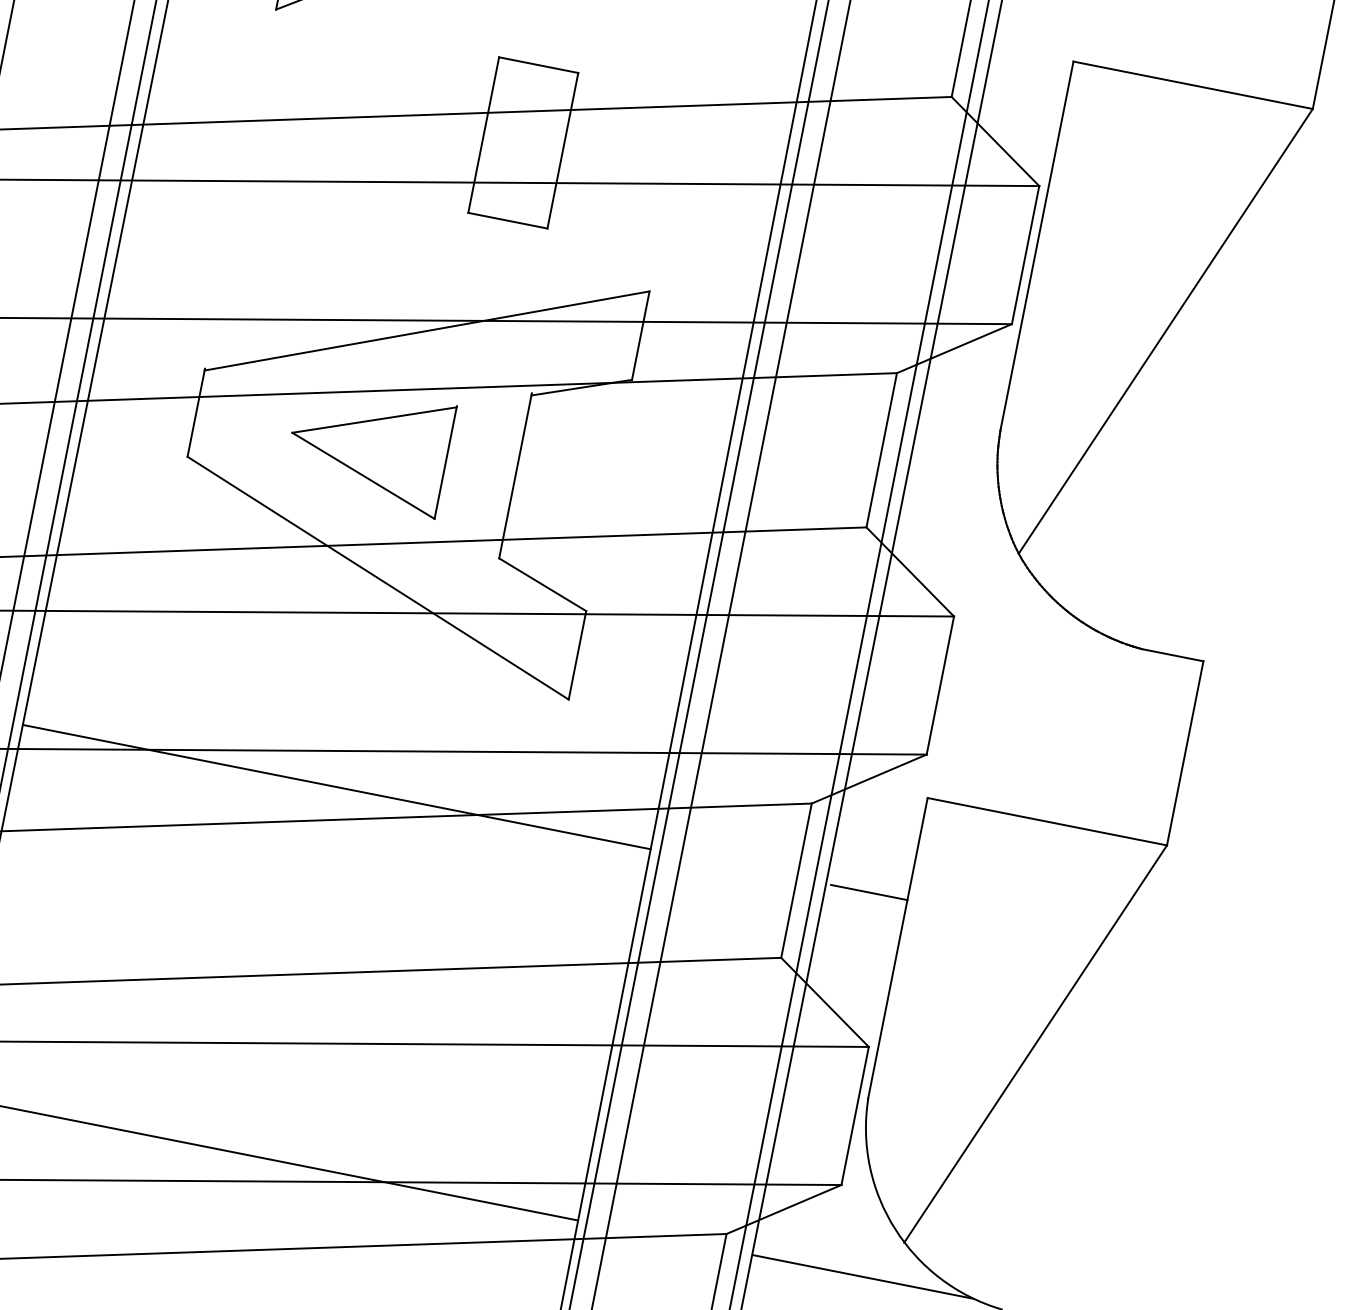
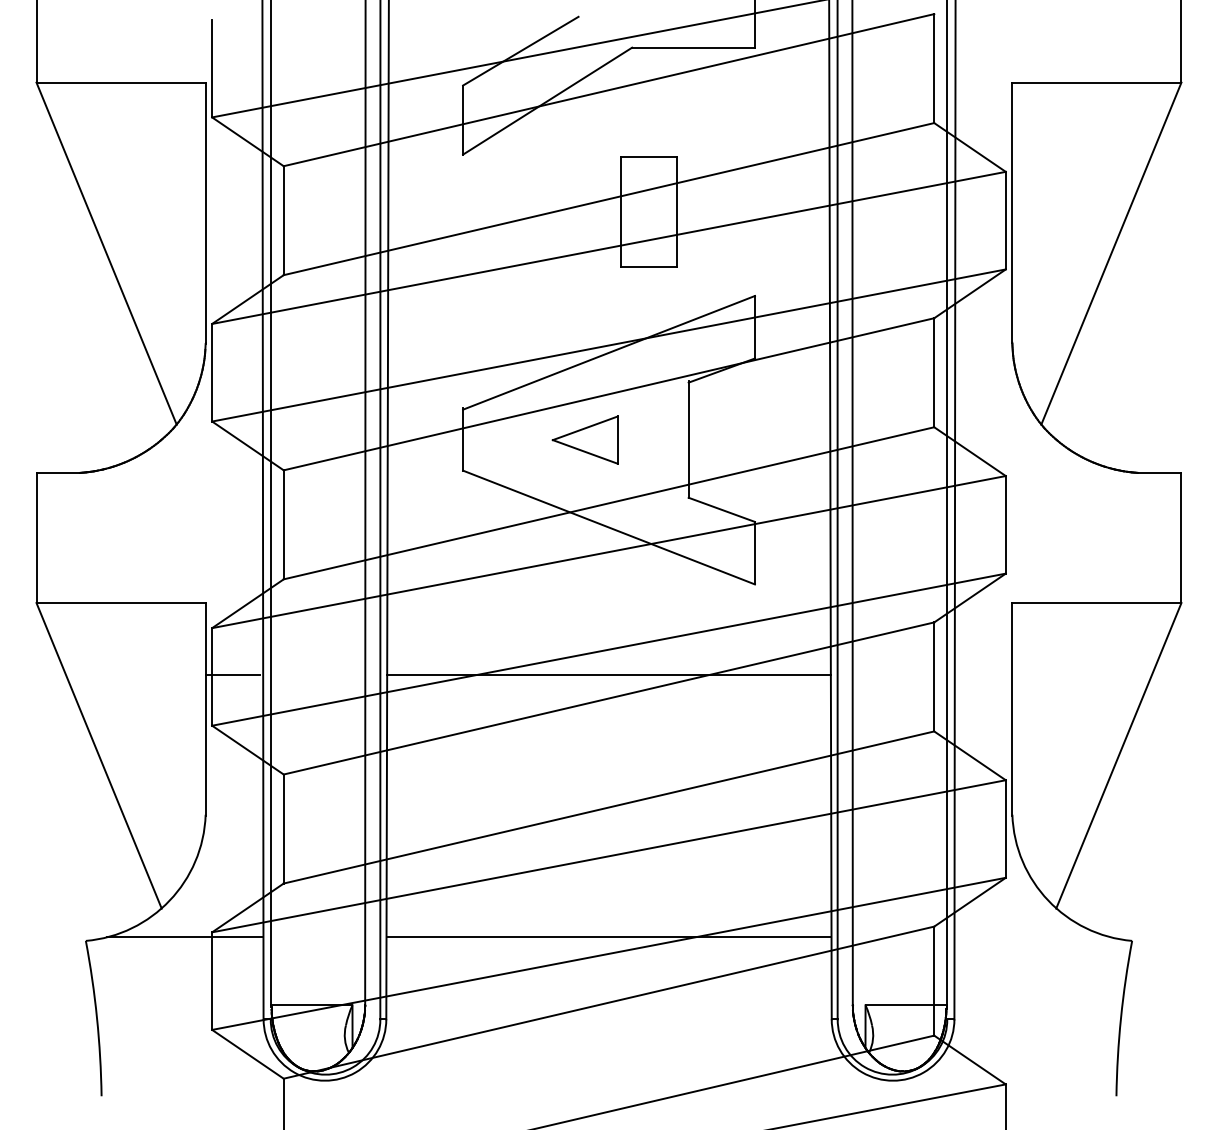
part: (369, 447) -> (585, 439), size x0.6
line: (869, 893) -> (985, 675), removed
line: (863, 1277) -> (1033, 937), removed

